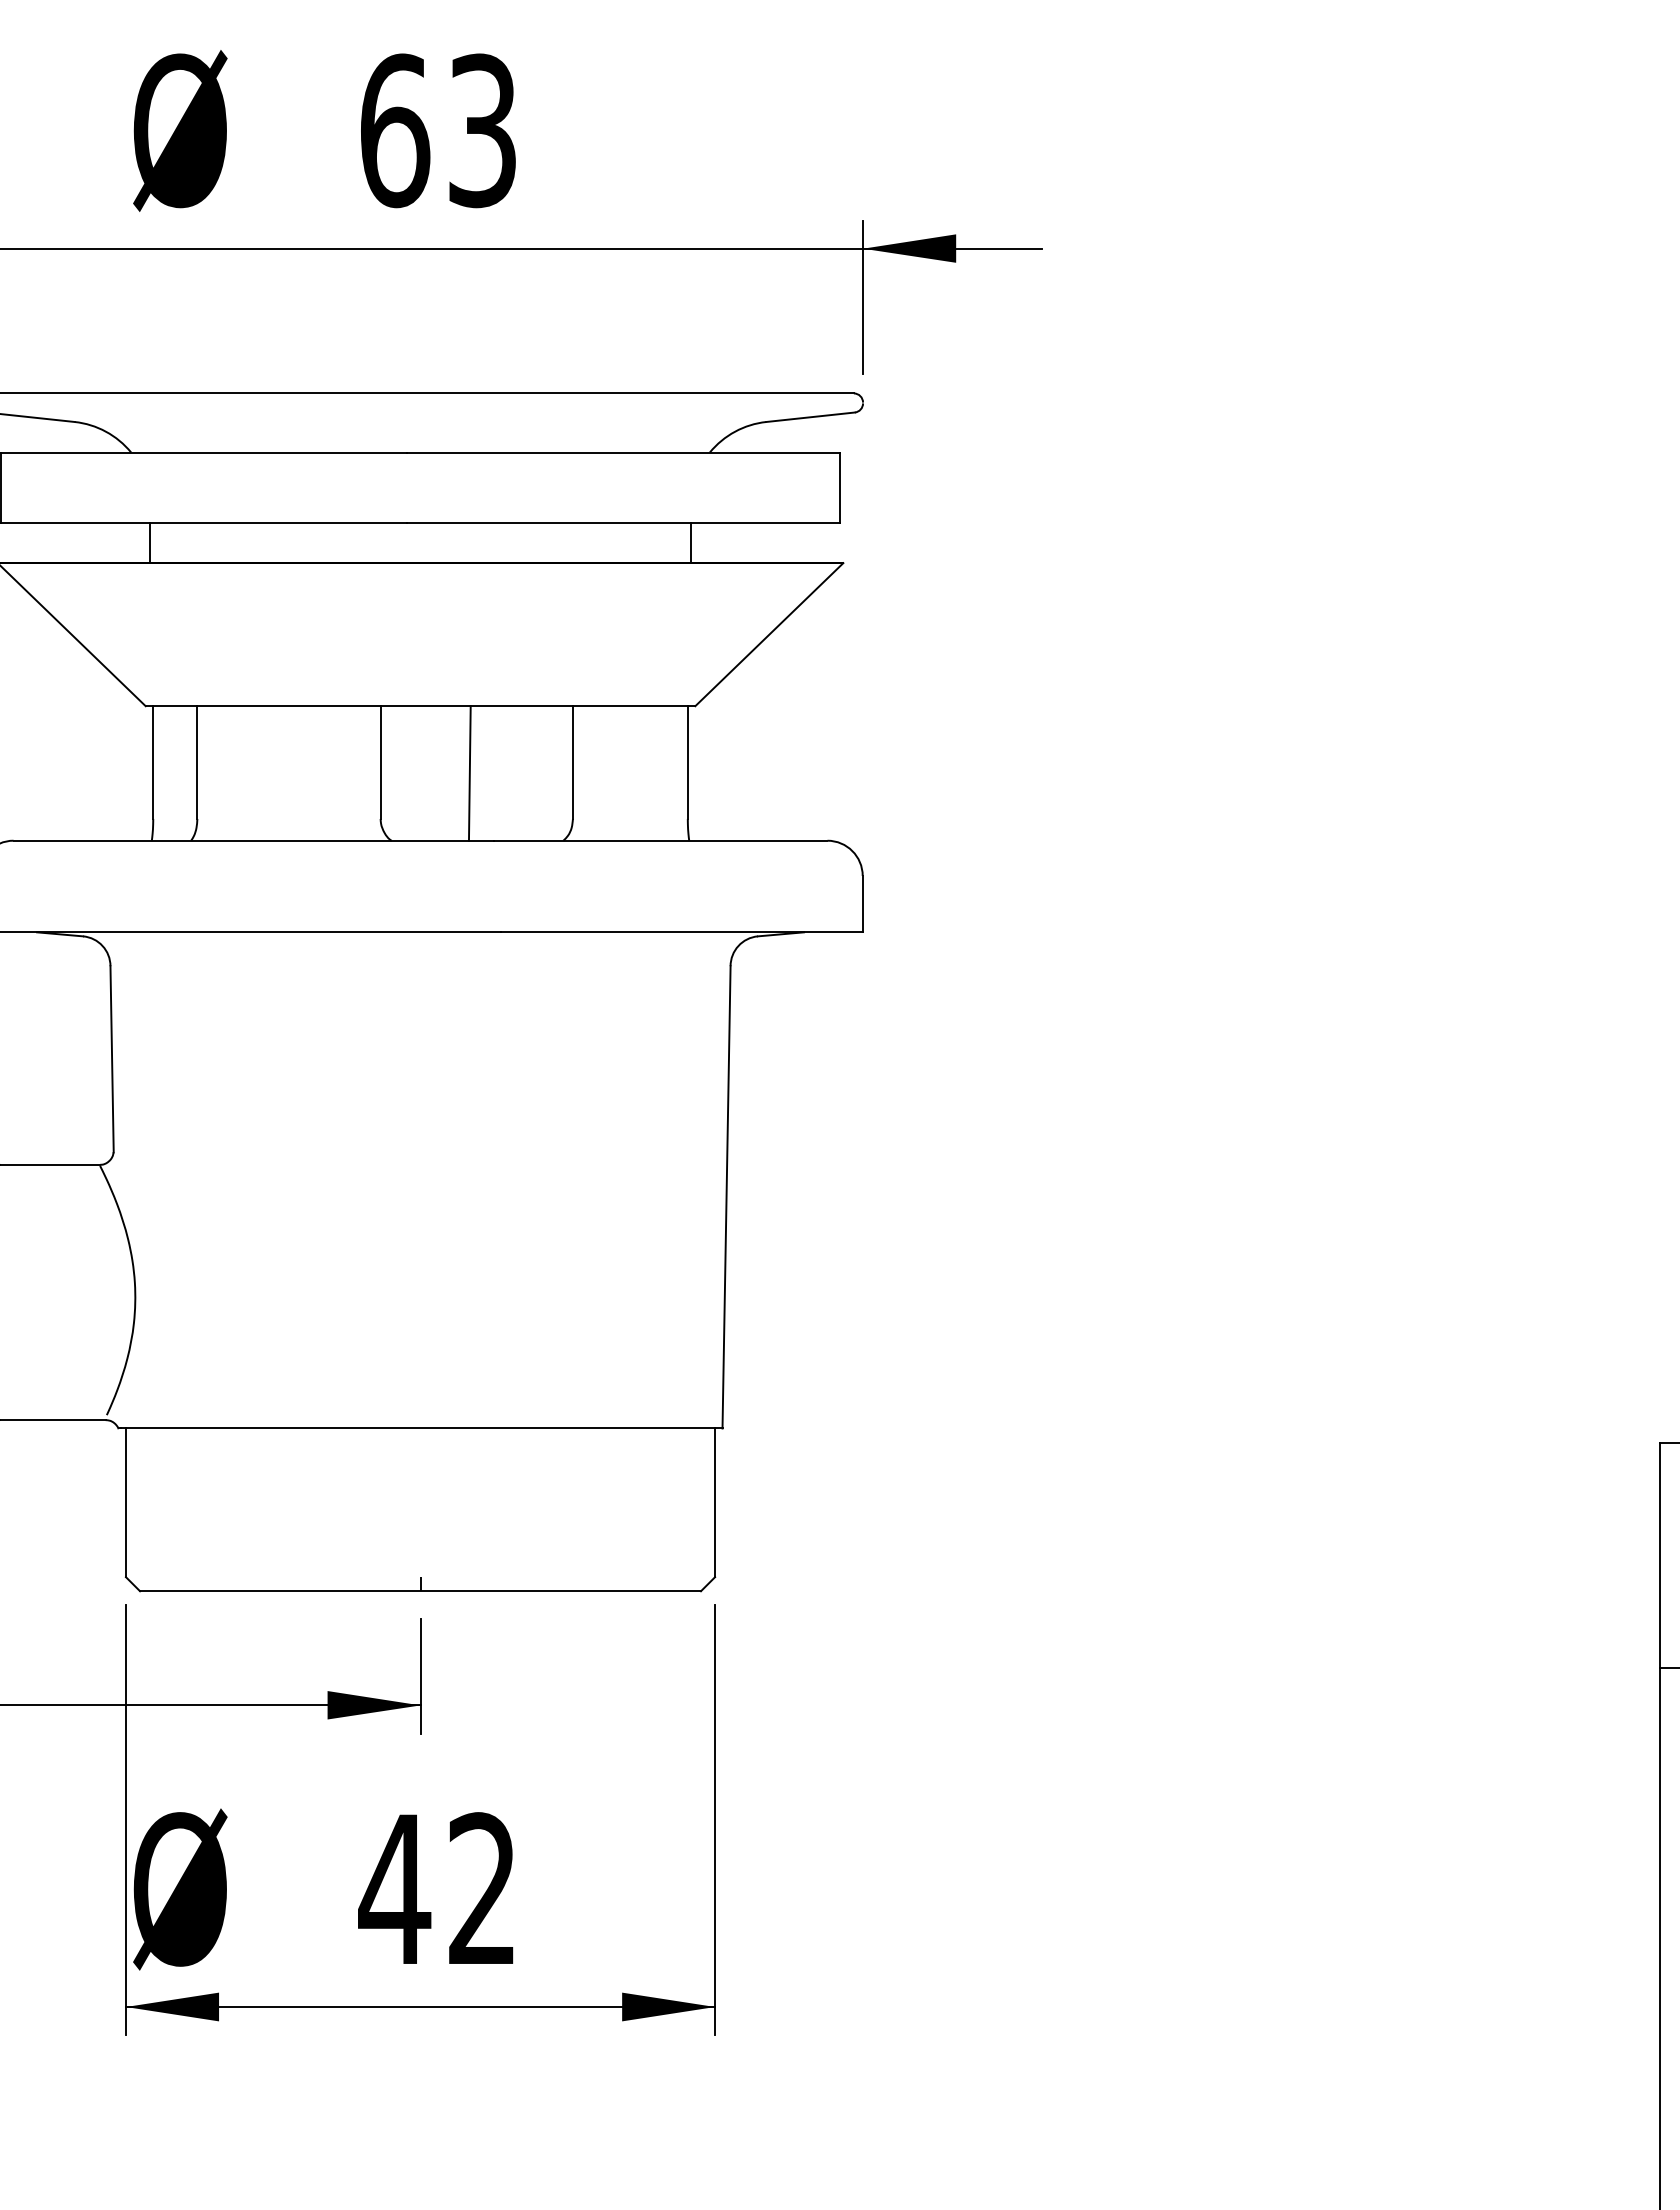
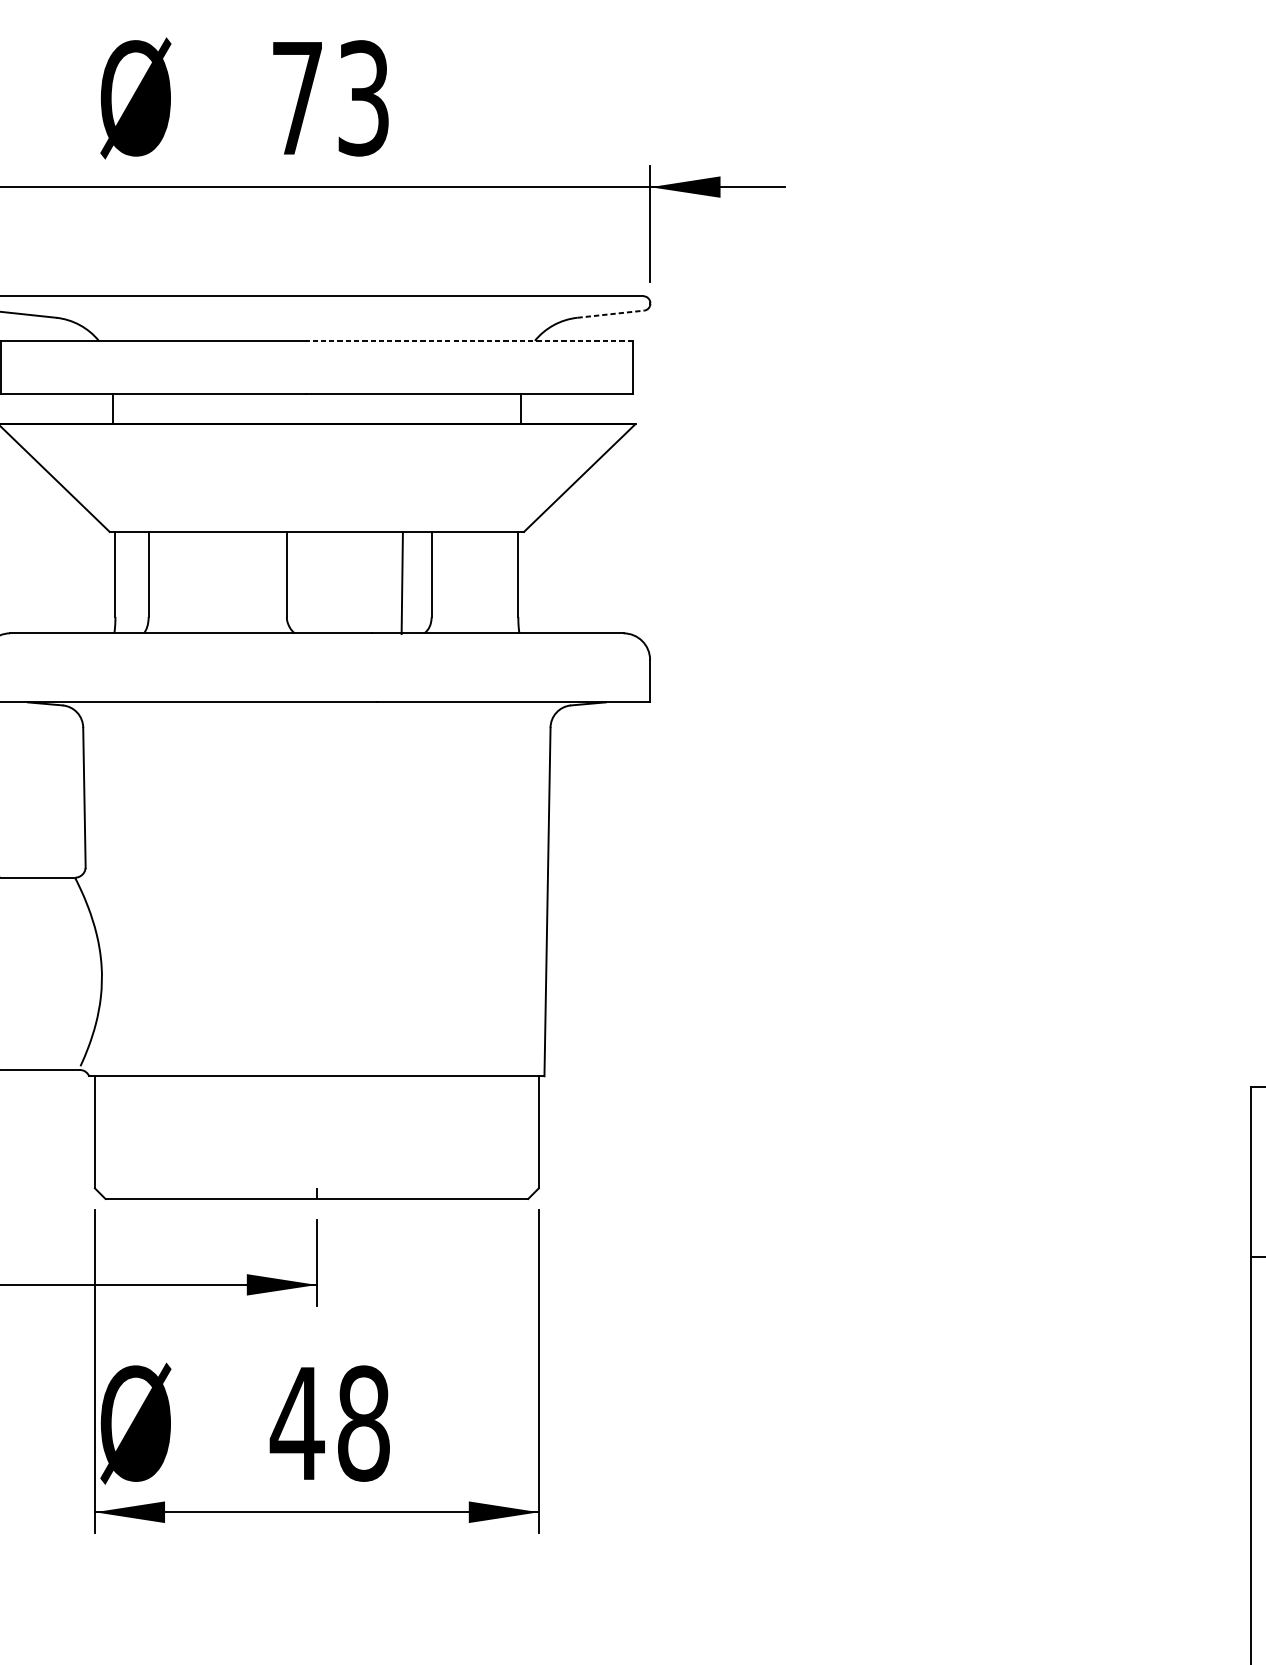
text: (395, 130) -> (298, 98), 63 -> 73
line: (810, 417) -> (610, 314), solid -> dashed
line: (623, 452) -> (469, 340), solid -> dashed
line: (469, 773) -> (402, 583), moved
text: (482, 1889) -> (363, 1423), 42 -> 48

